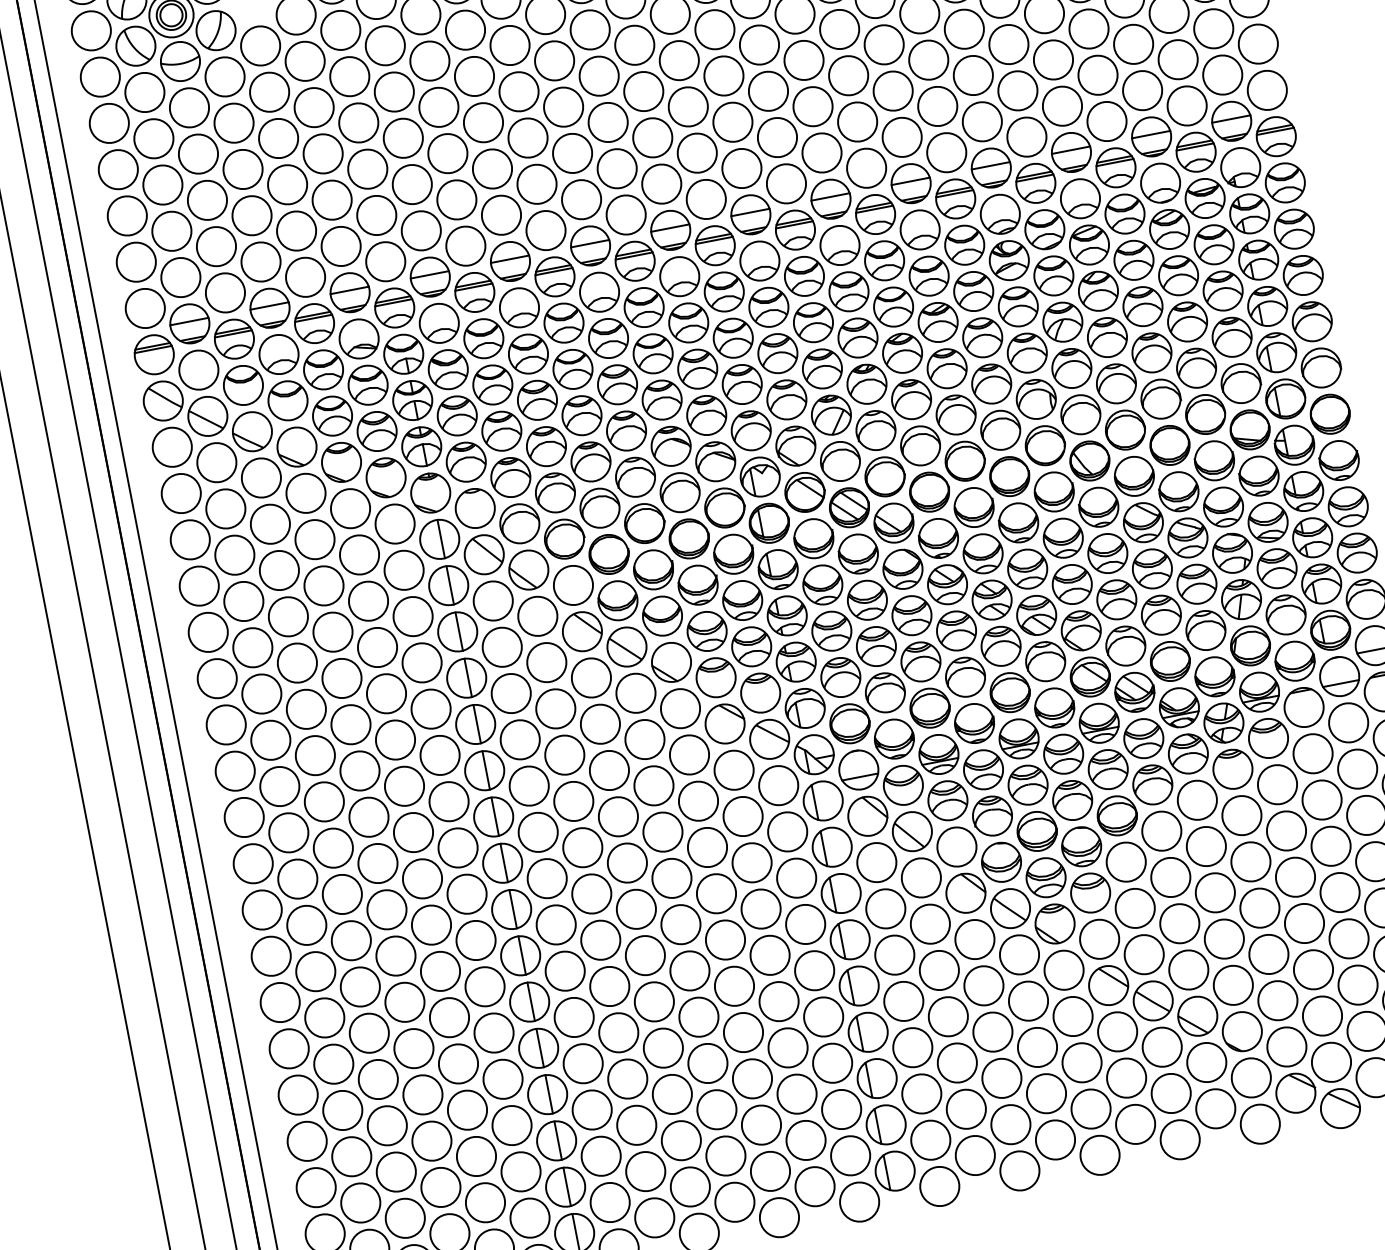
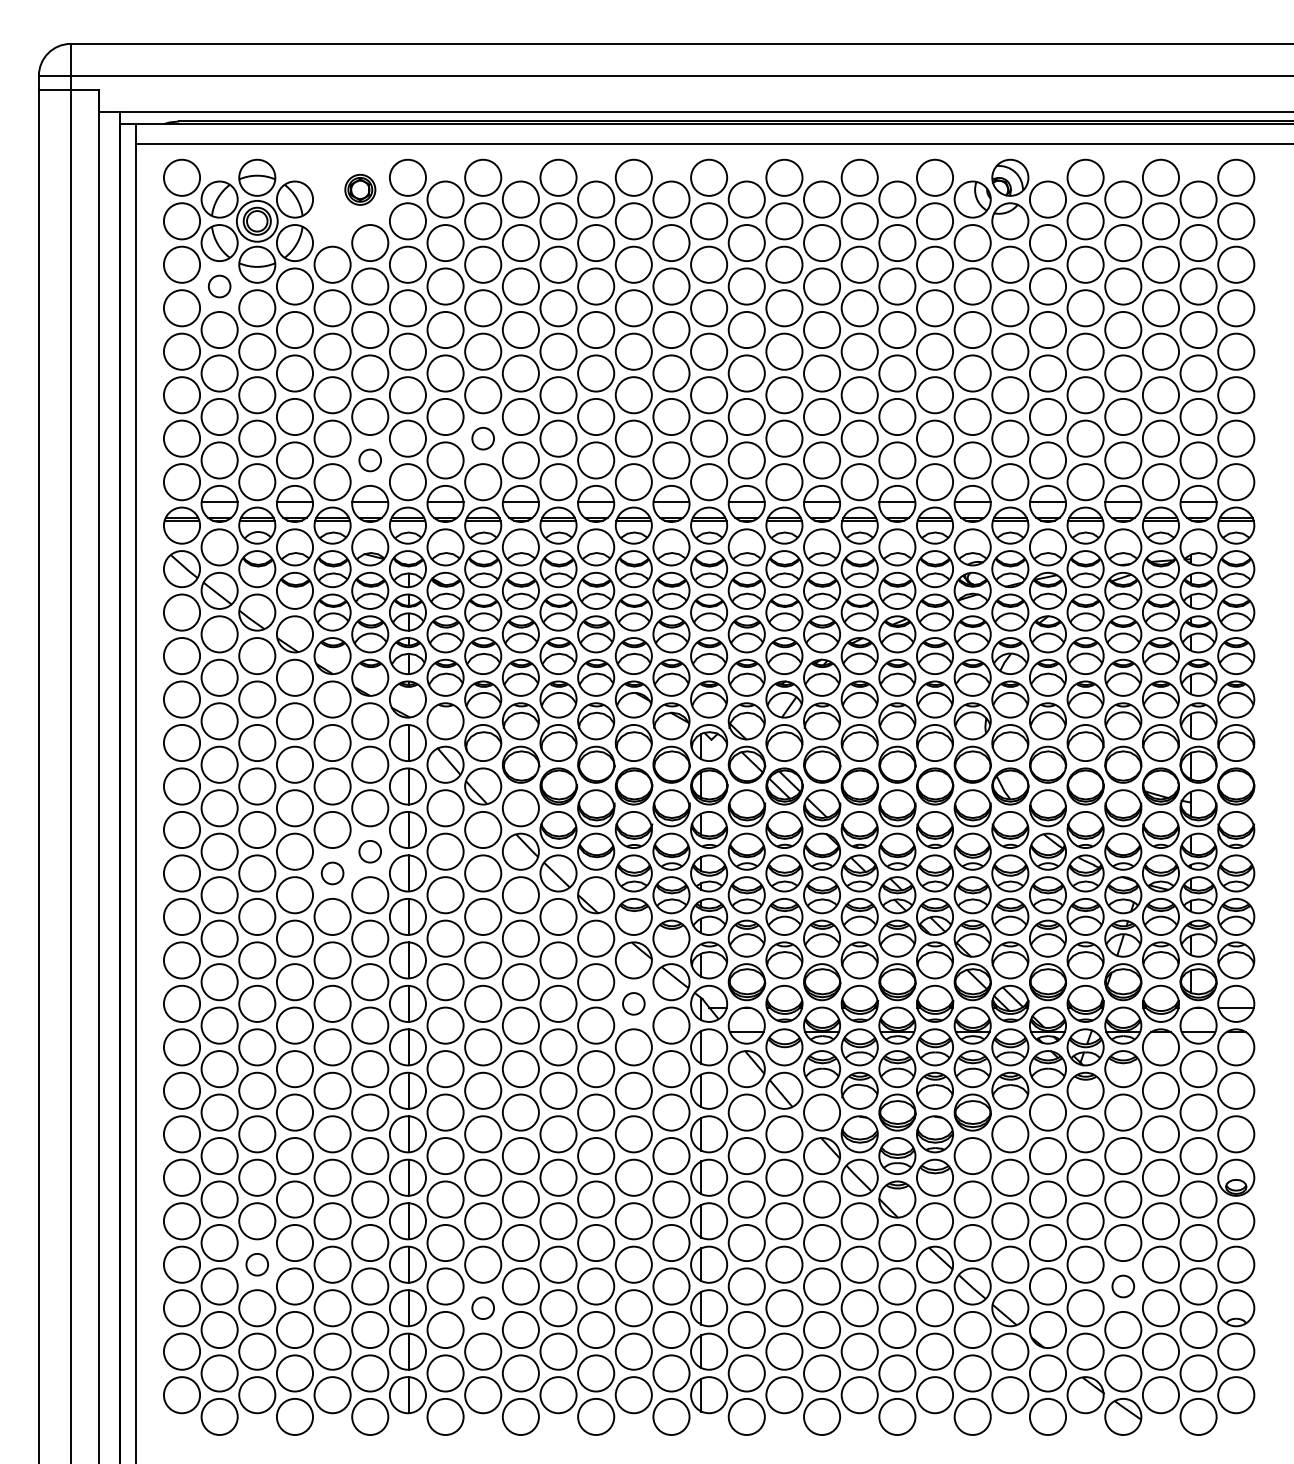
circle: (144, 92) -> (219, 286), size x0.6
circle: (457, 199) -> (483, 438), size x0.6
circle: (341, 246) -> (370, 460), size x0.6
circle: (422, 662) -> (370, 851), size x0.6
circle: (386, 693) -> (332, 873), size x0.6
circle: (733, 769) -> (633, 1003), size x0.6
circle: (1313, 969) -> (1123, 1286), size x0.6
circle: (387, 1125) -> (257, 1264), size x0.6
circle: (637, 1125) -> (483, 1308), size x0.6

